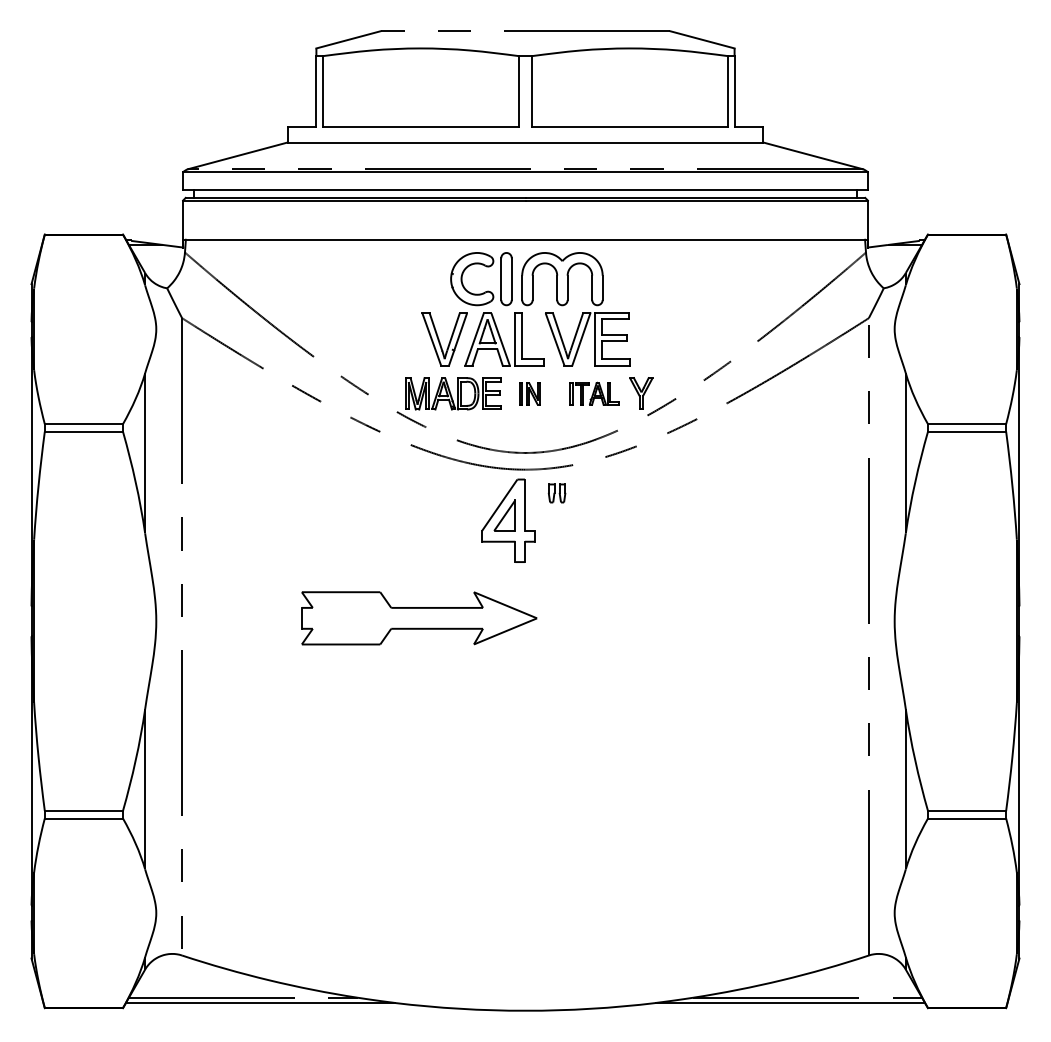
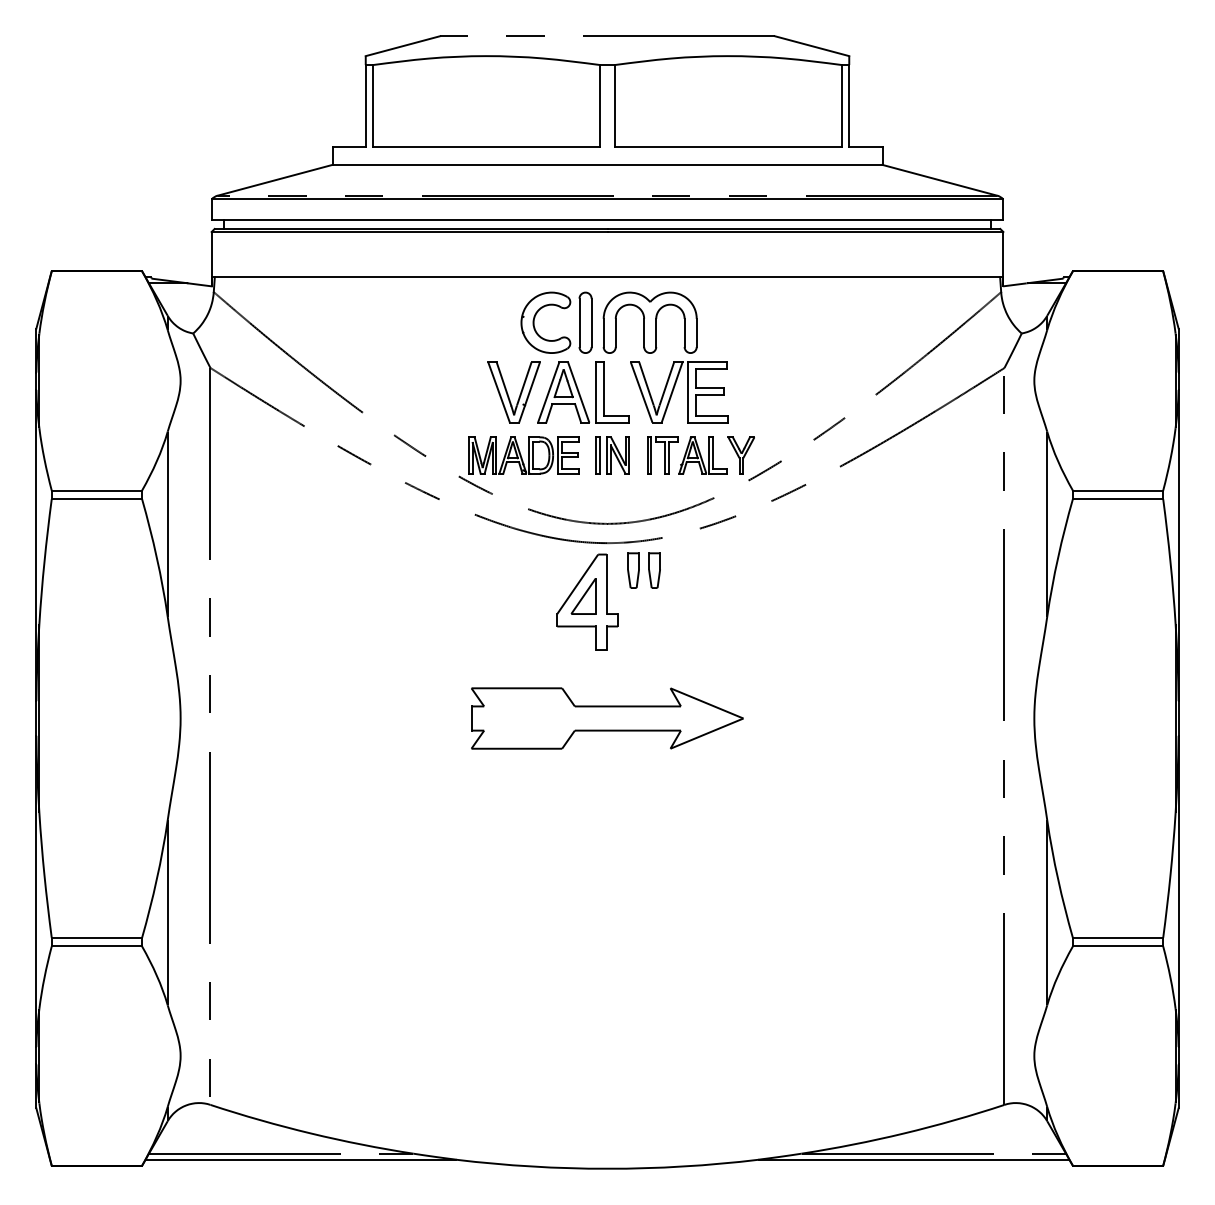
part: (529, 393) -> (612, 455), size x1.43
part: (594, 393) -> (687, 455), size x1.43
part: (556, 493) -> (643, 570), size x1.67
part: (419, 618) -> (607, 718), moved

